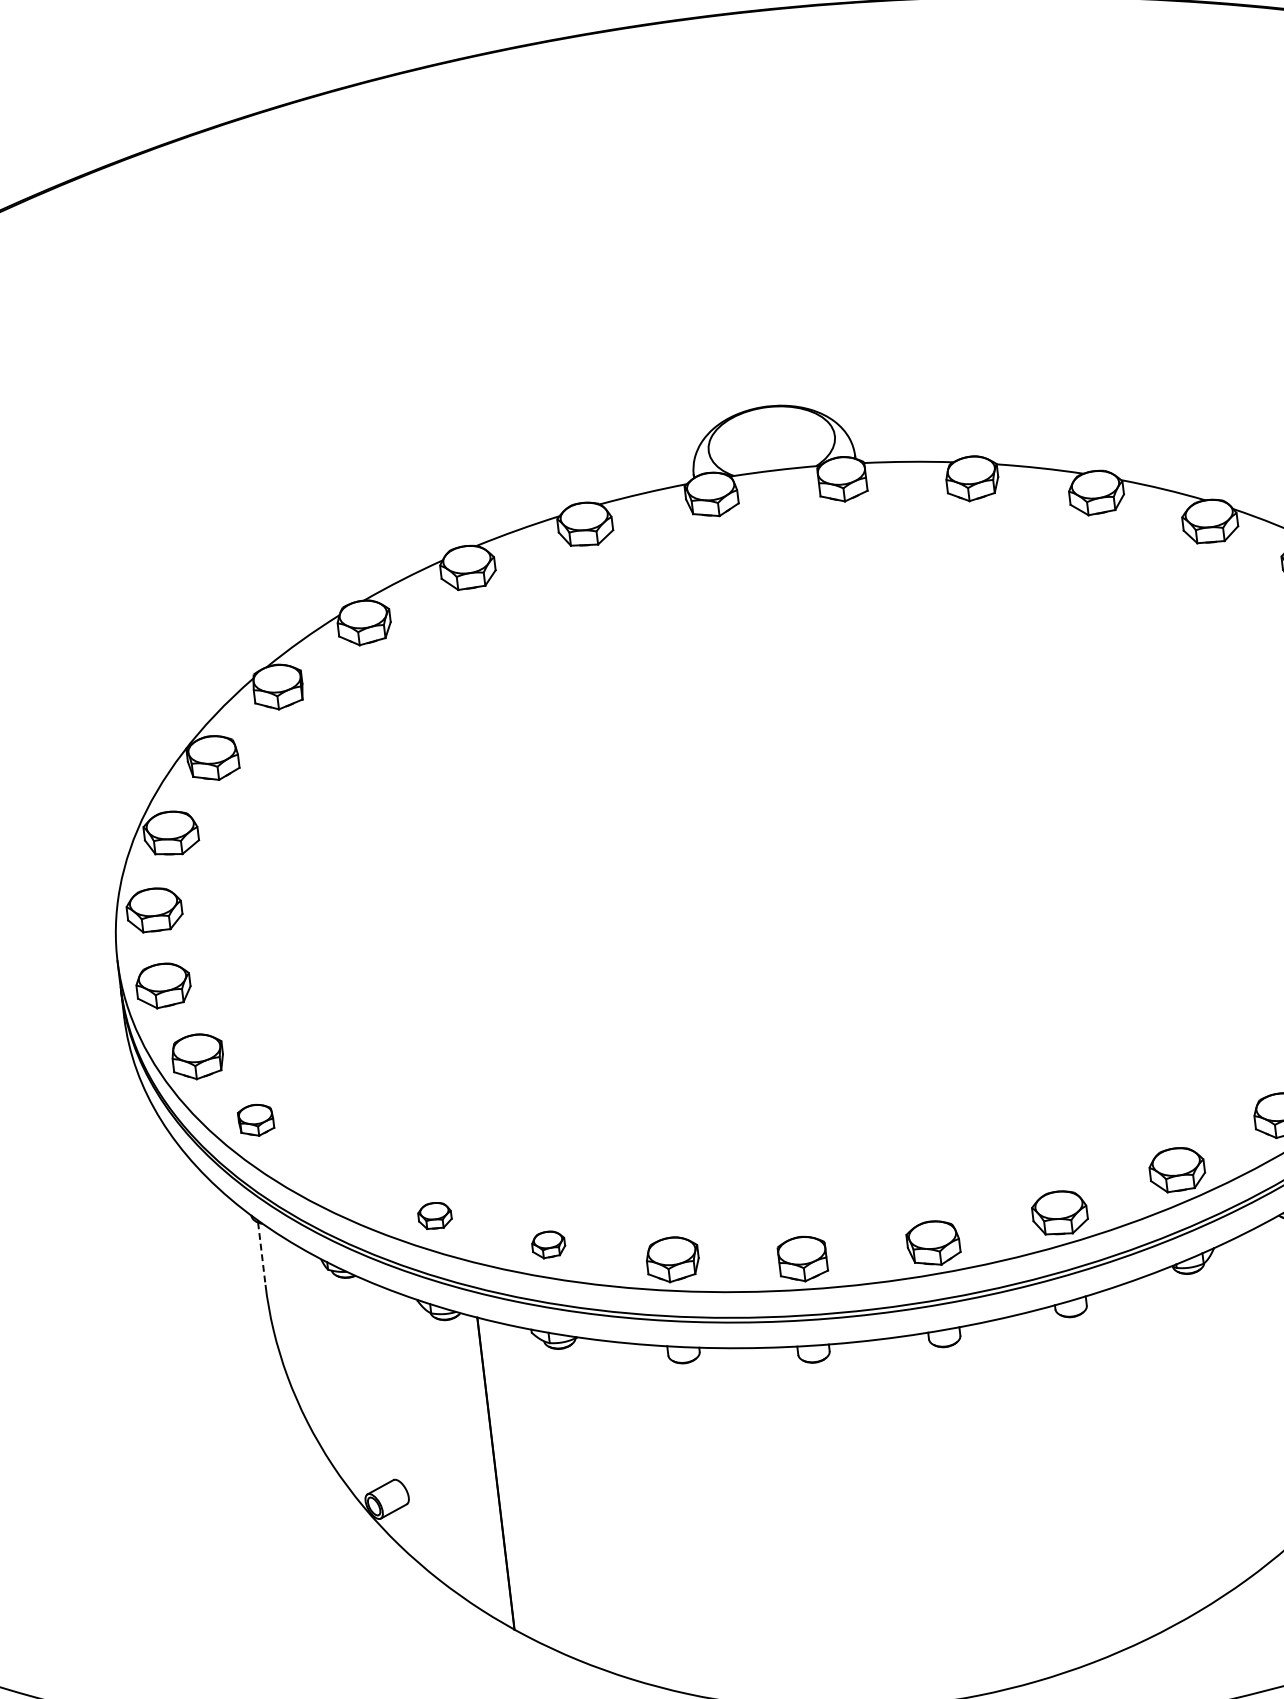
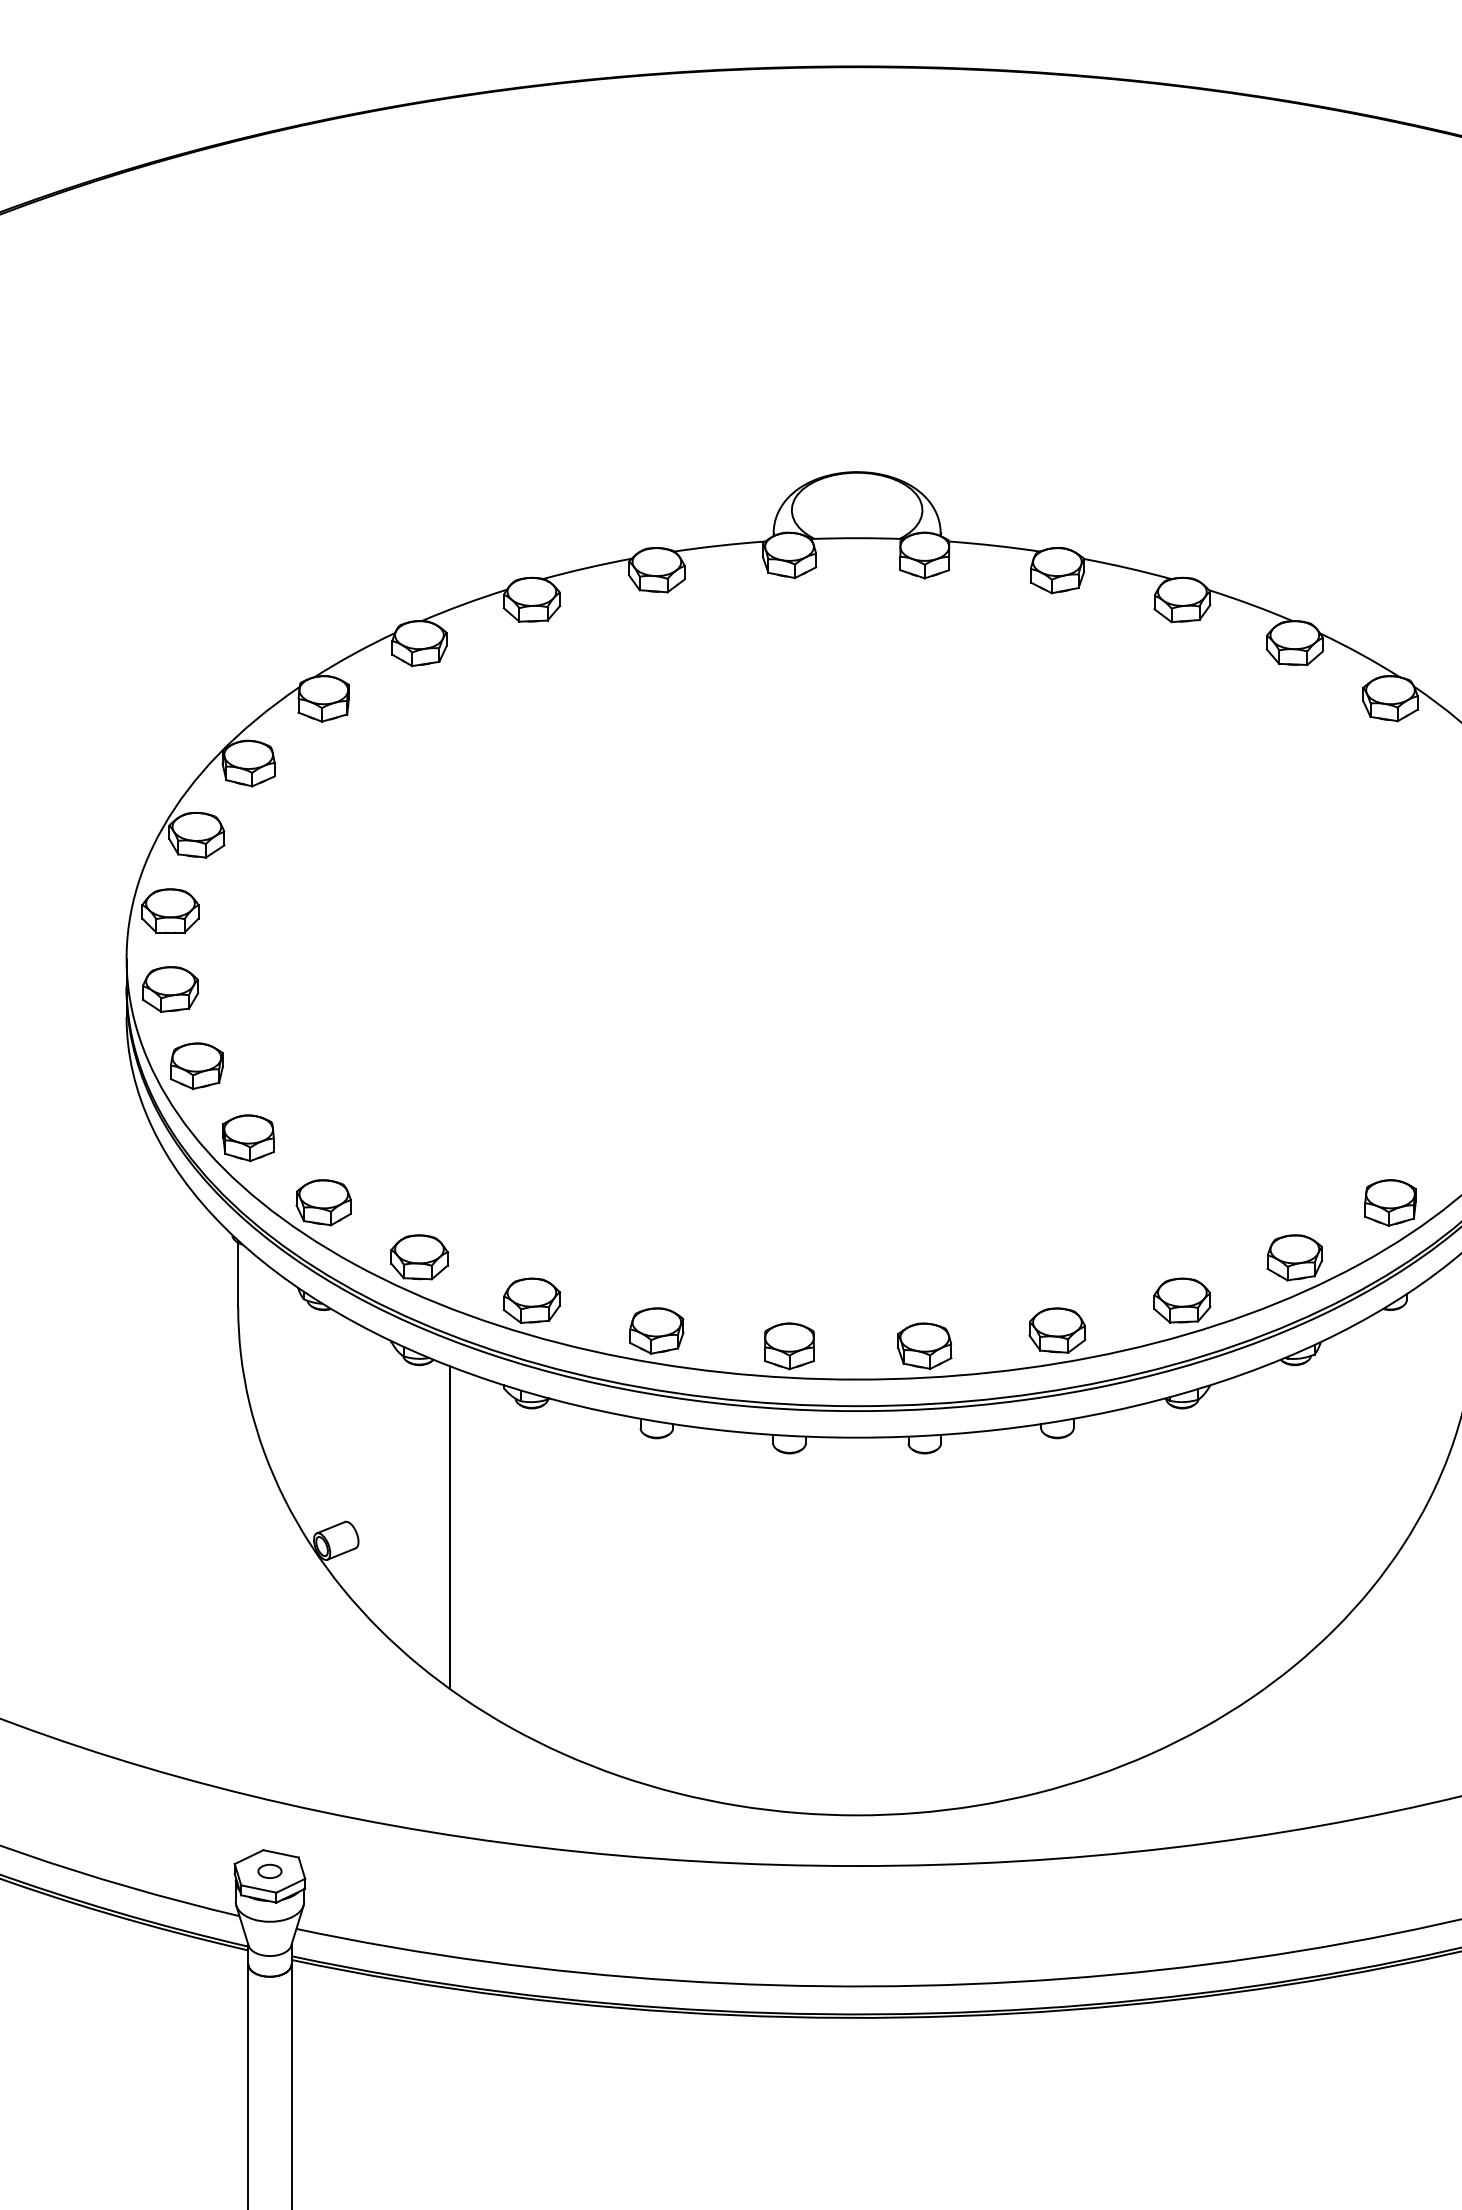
part: (256, 1120) -> (248, 1138), size x1.43
part: (335, 1173) -> (323, 1202), added
part: (434, 1215) -> (419, 1257), size x1.67
part: (548, 1244) -> (531, 1300), size x1.67
line: (262, 1254) -> (238, 1275), dashed -> solid

